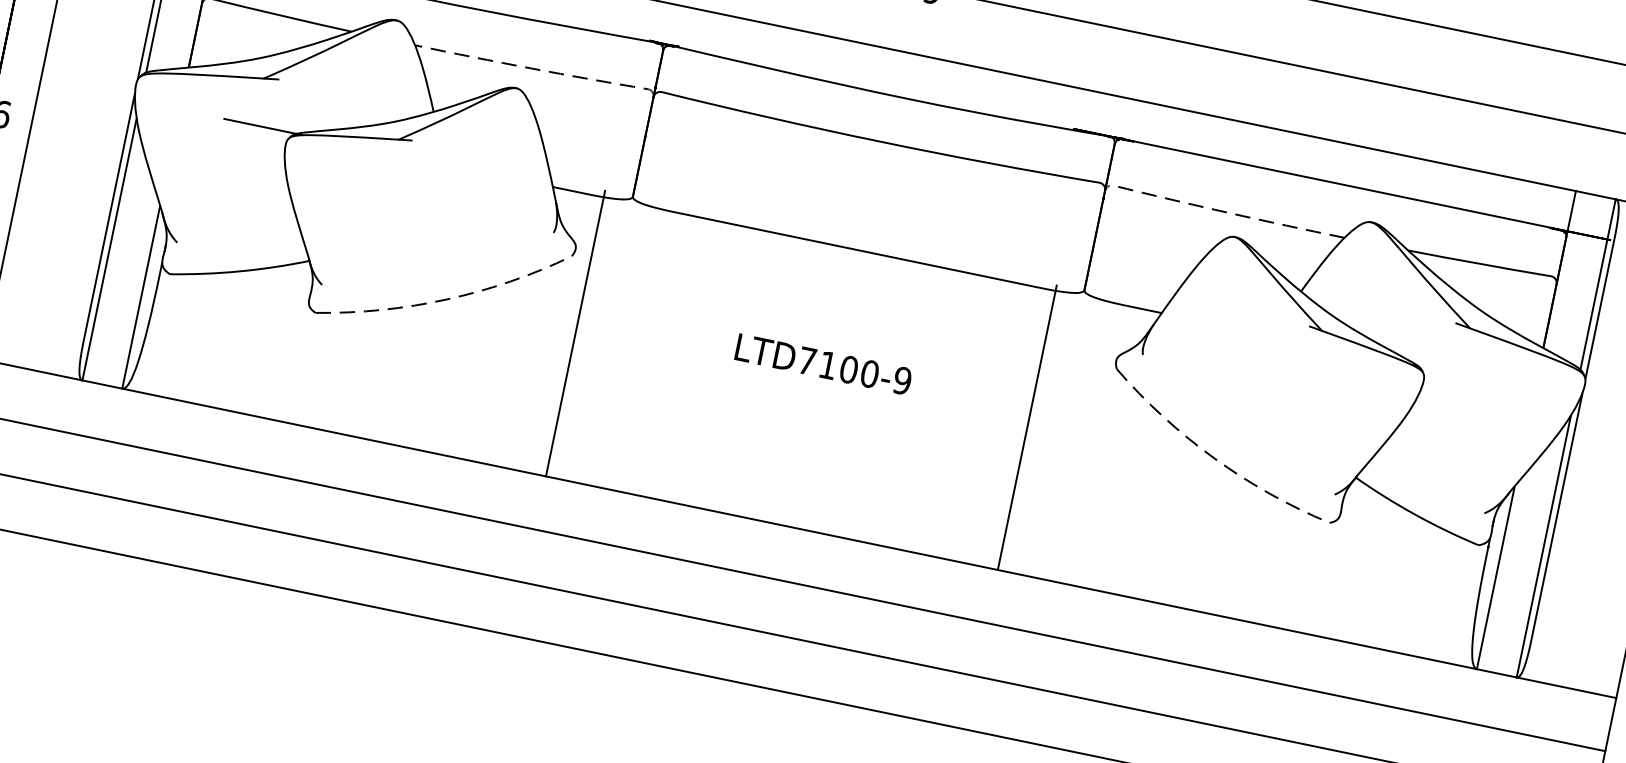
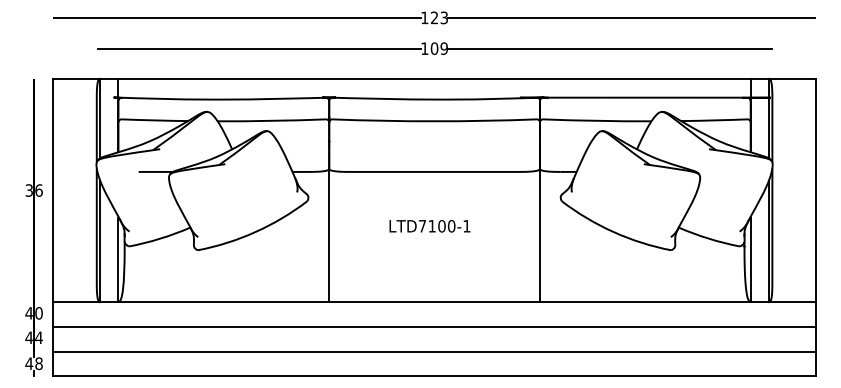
line: (545, 70) -> (278, 120), dashed -> solid
line: (1212, 208) -> (589, 120), dashed -> solid
arc: (446, 300) -> (255, 232), dashed -> solid
line: (576, 333) -> (329, 235), moved
text: (901, 381) -> (466, 226), LTD7100-9 -> LTD7100-1
line: (1028, 427) -> (540, 235), moved
arc: (1213, 459) -> (613, 232), dashed -> solid

